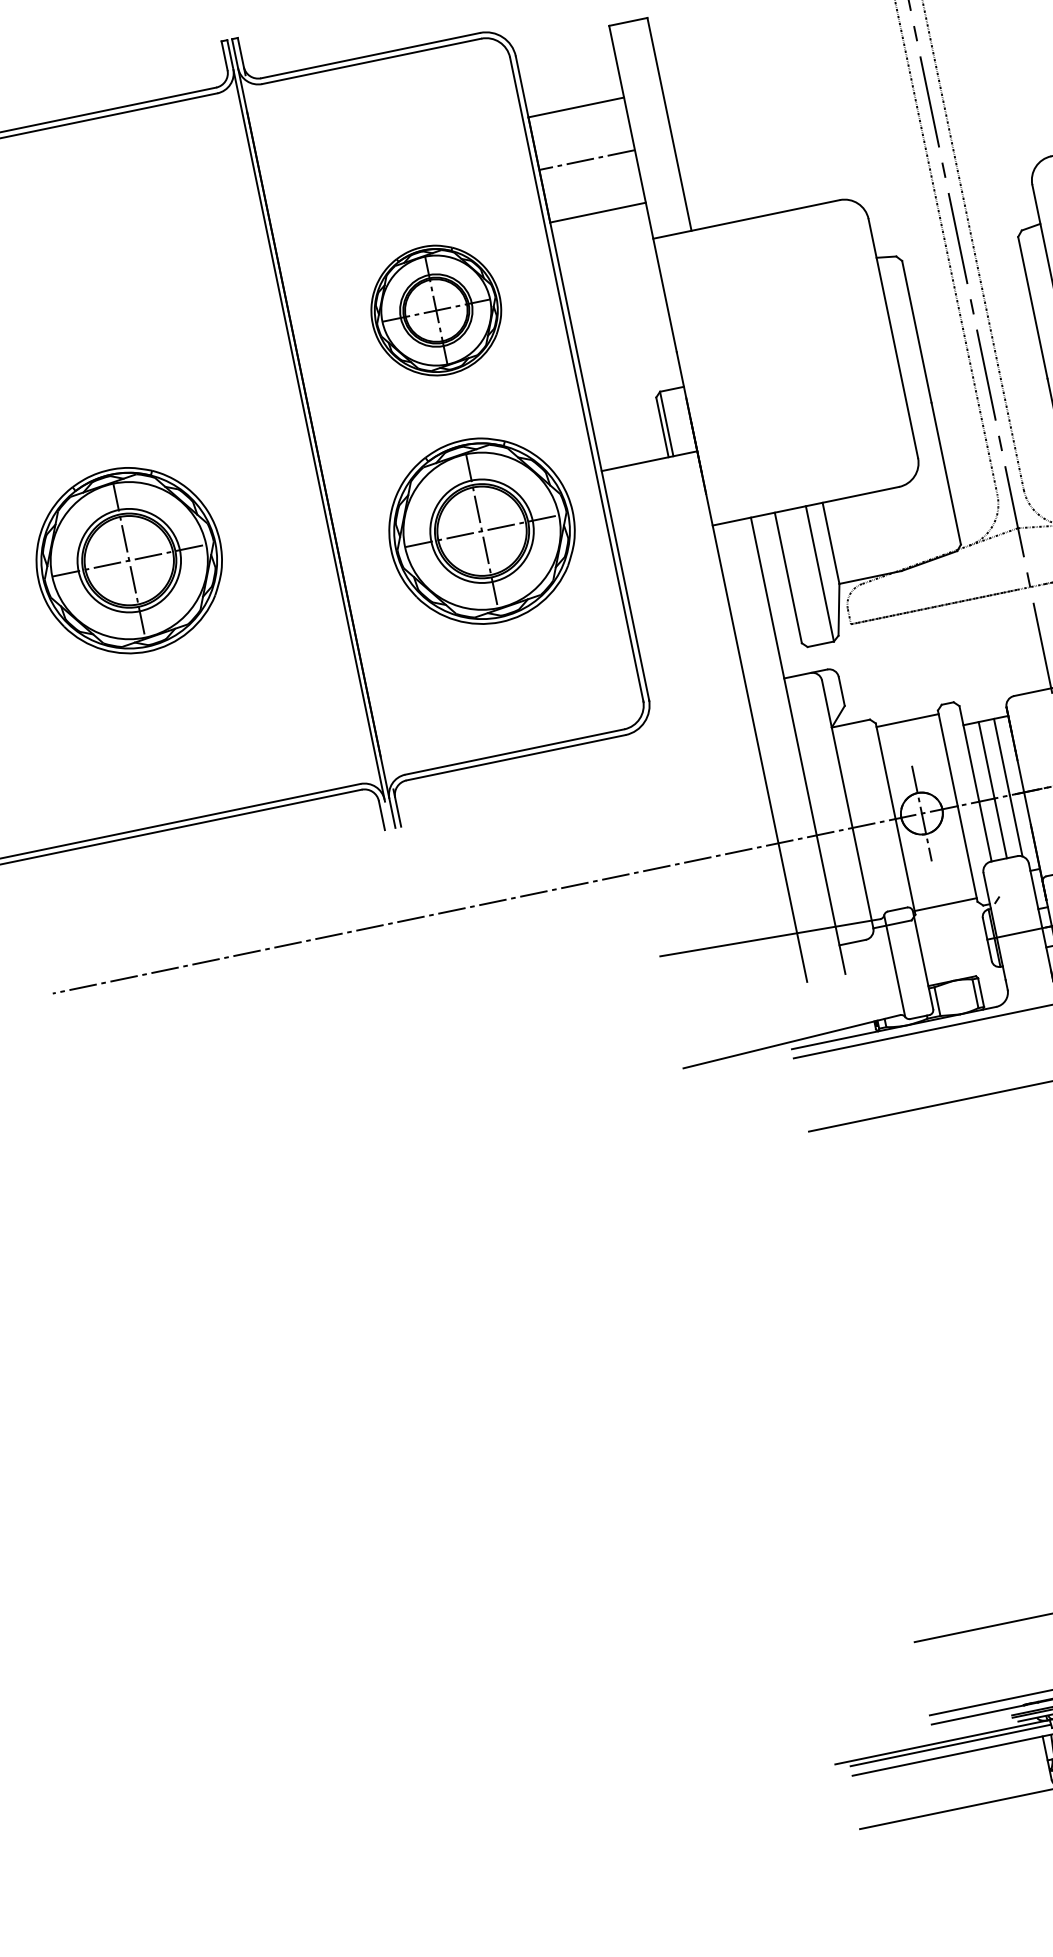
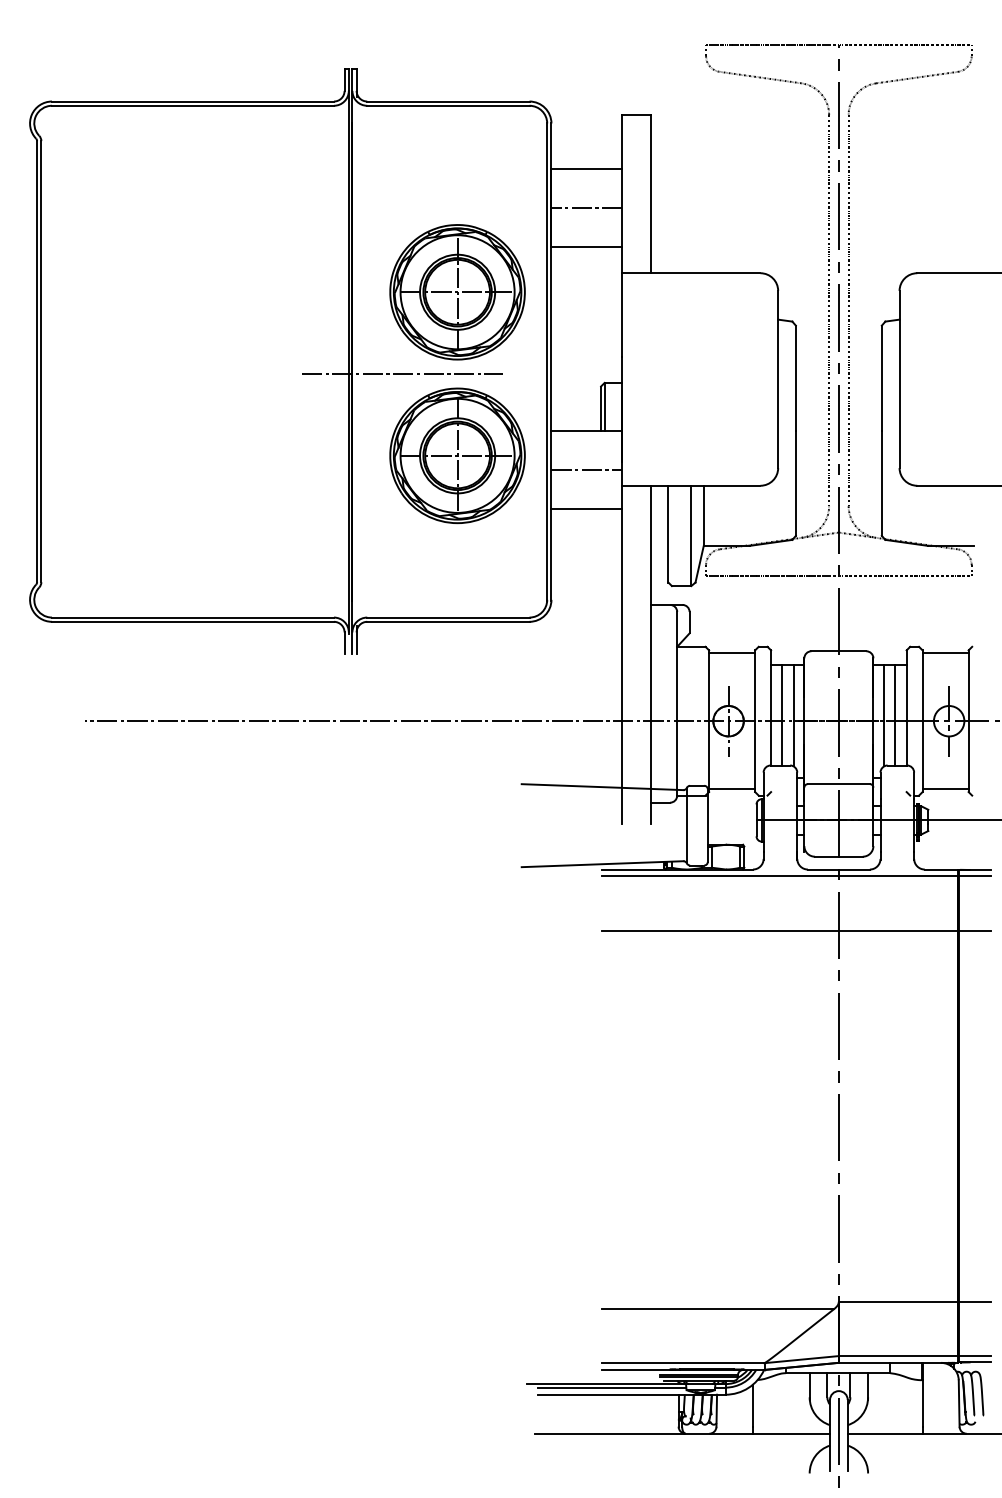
part: (436, 310) -> (457, 292), size x1.43
line: (384, 436) -> (402, 374), added
line: (659, 513) -> (586, 469), added
part: (129, 560) -> (202, 424), removed
line: (670, 566) -> (586, 508), added

